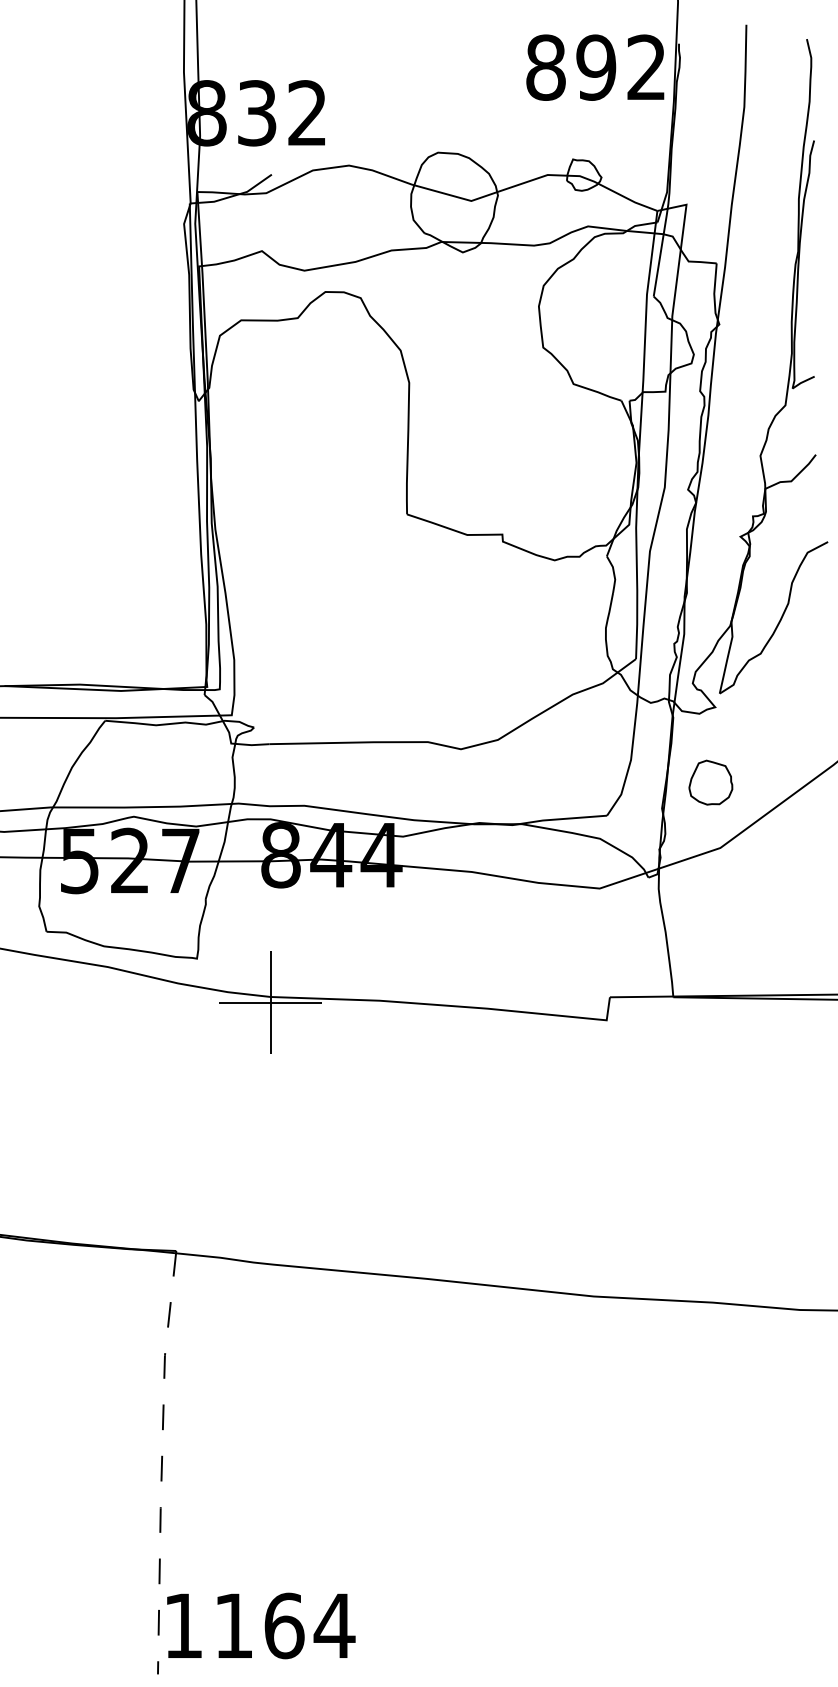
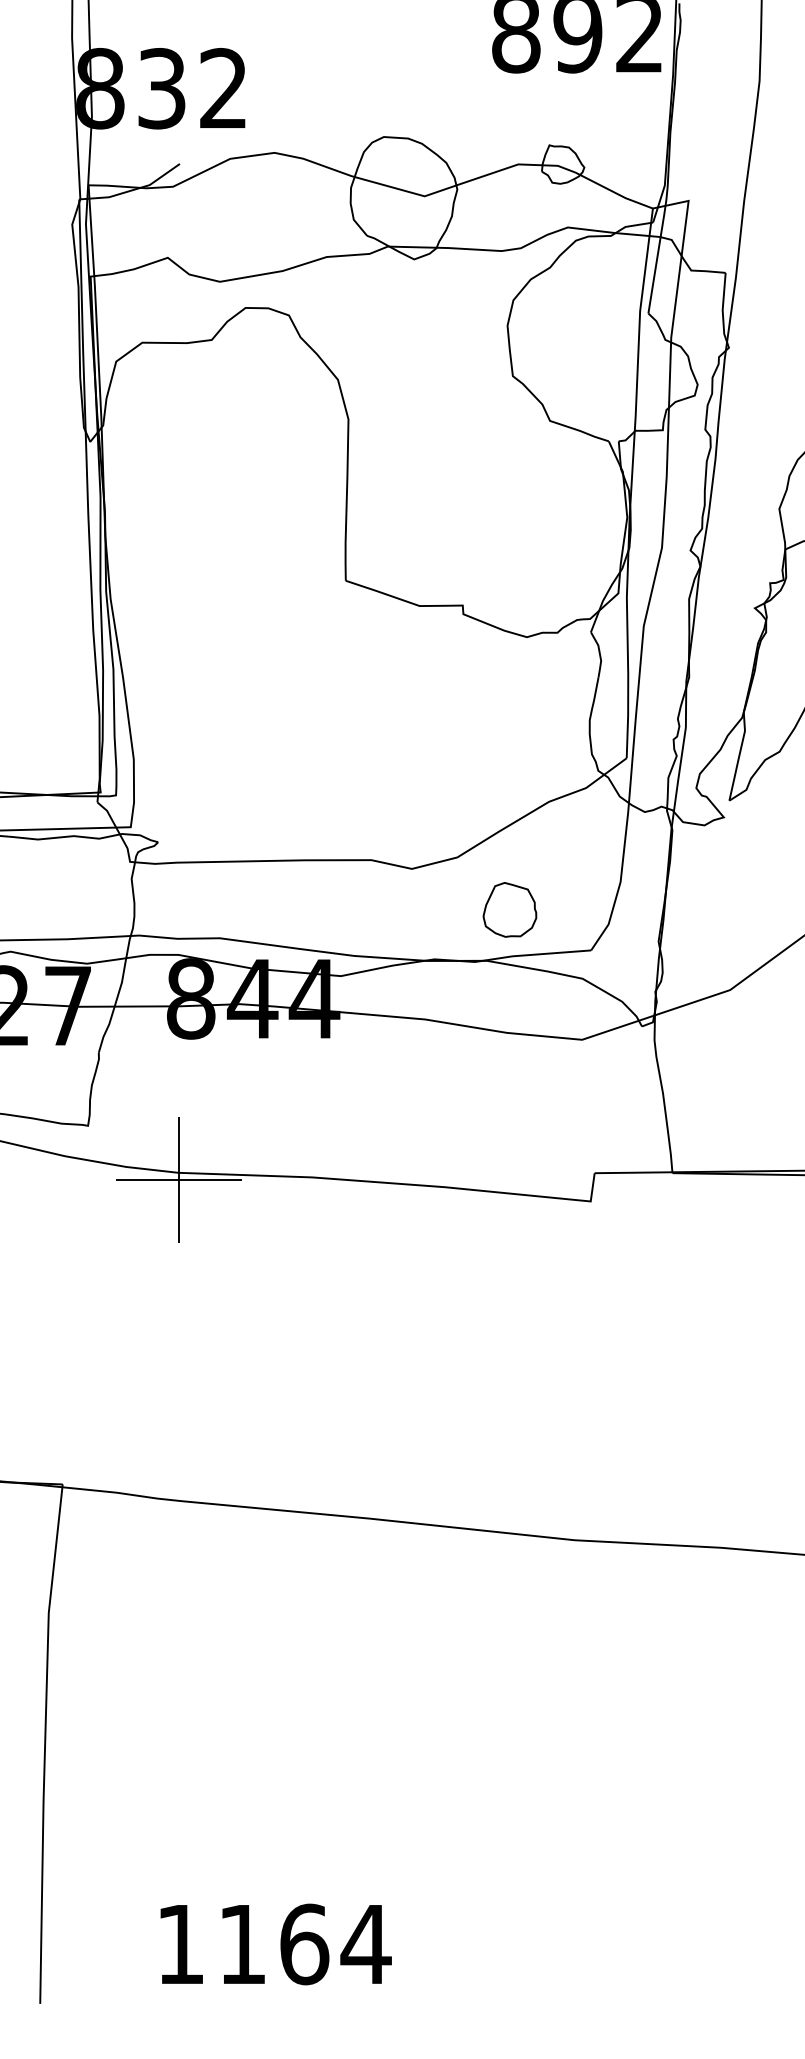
part: (710, 782) -> (509, 909), moved
line: (161, 1462) -> (44, 1743), dashed -> solid
text: (261, 1625) -> (276, 1943), moved

